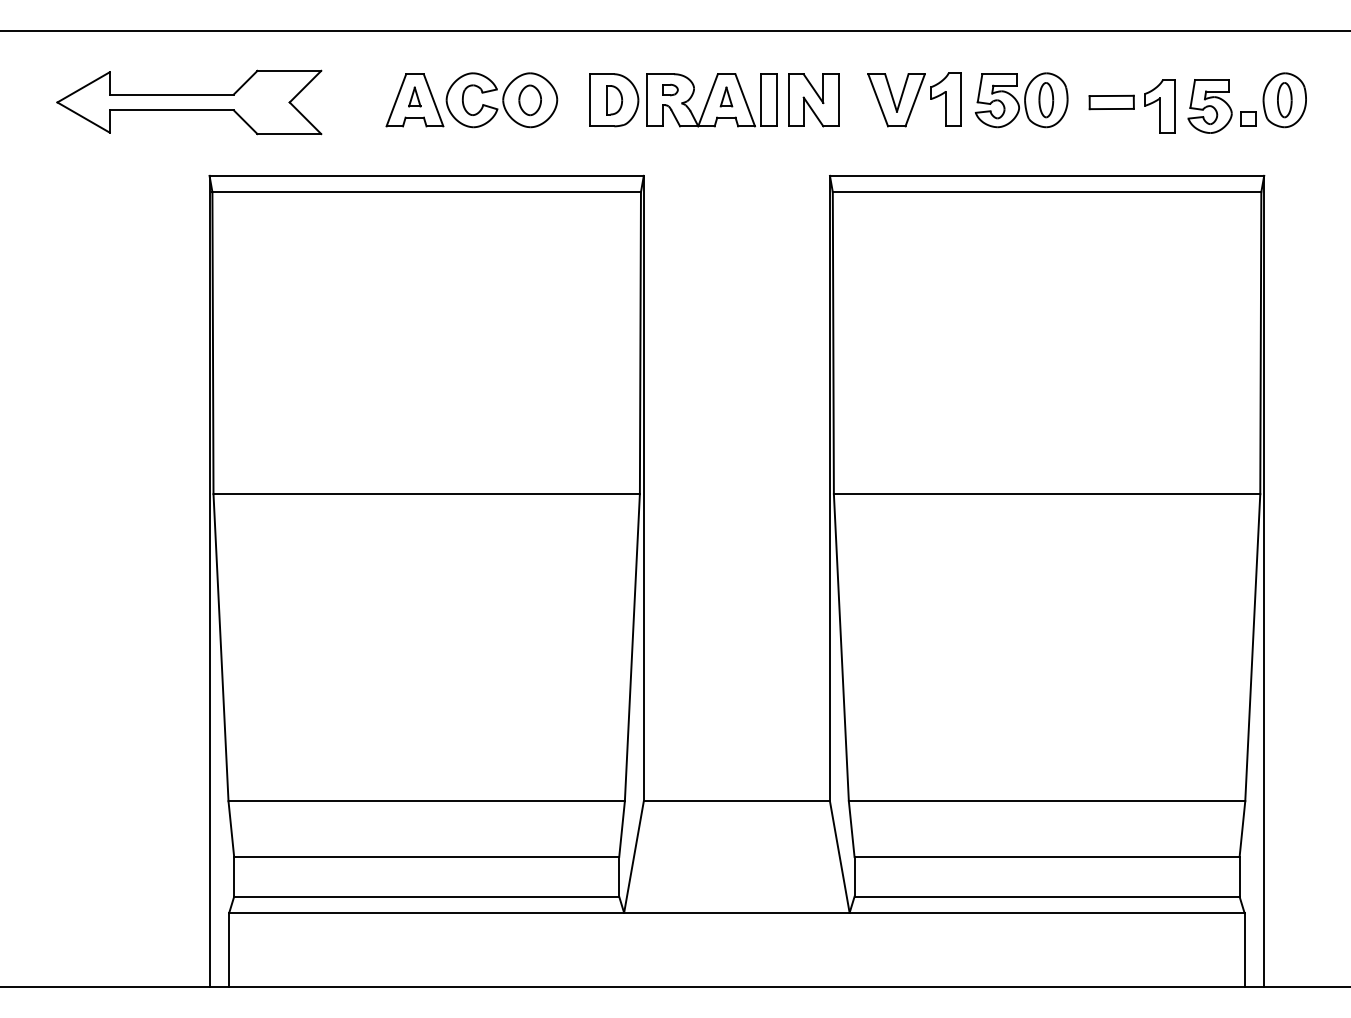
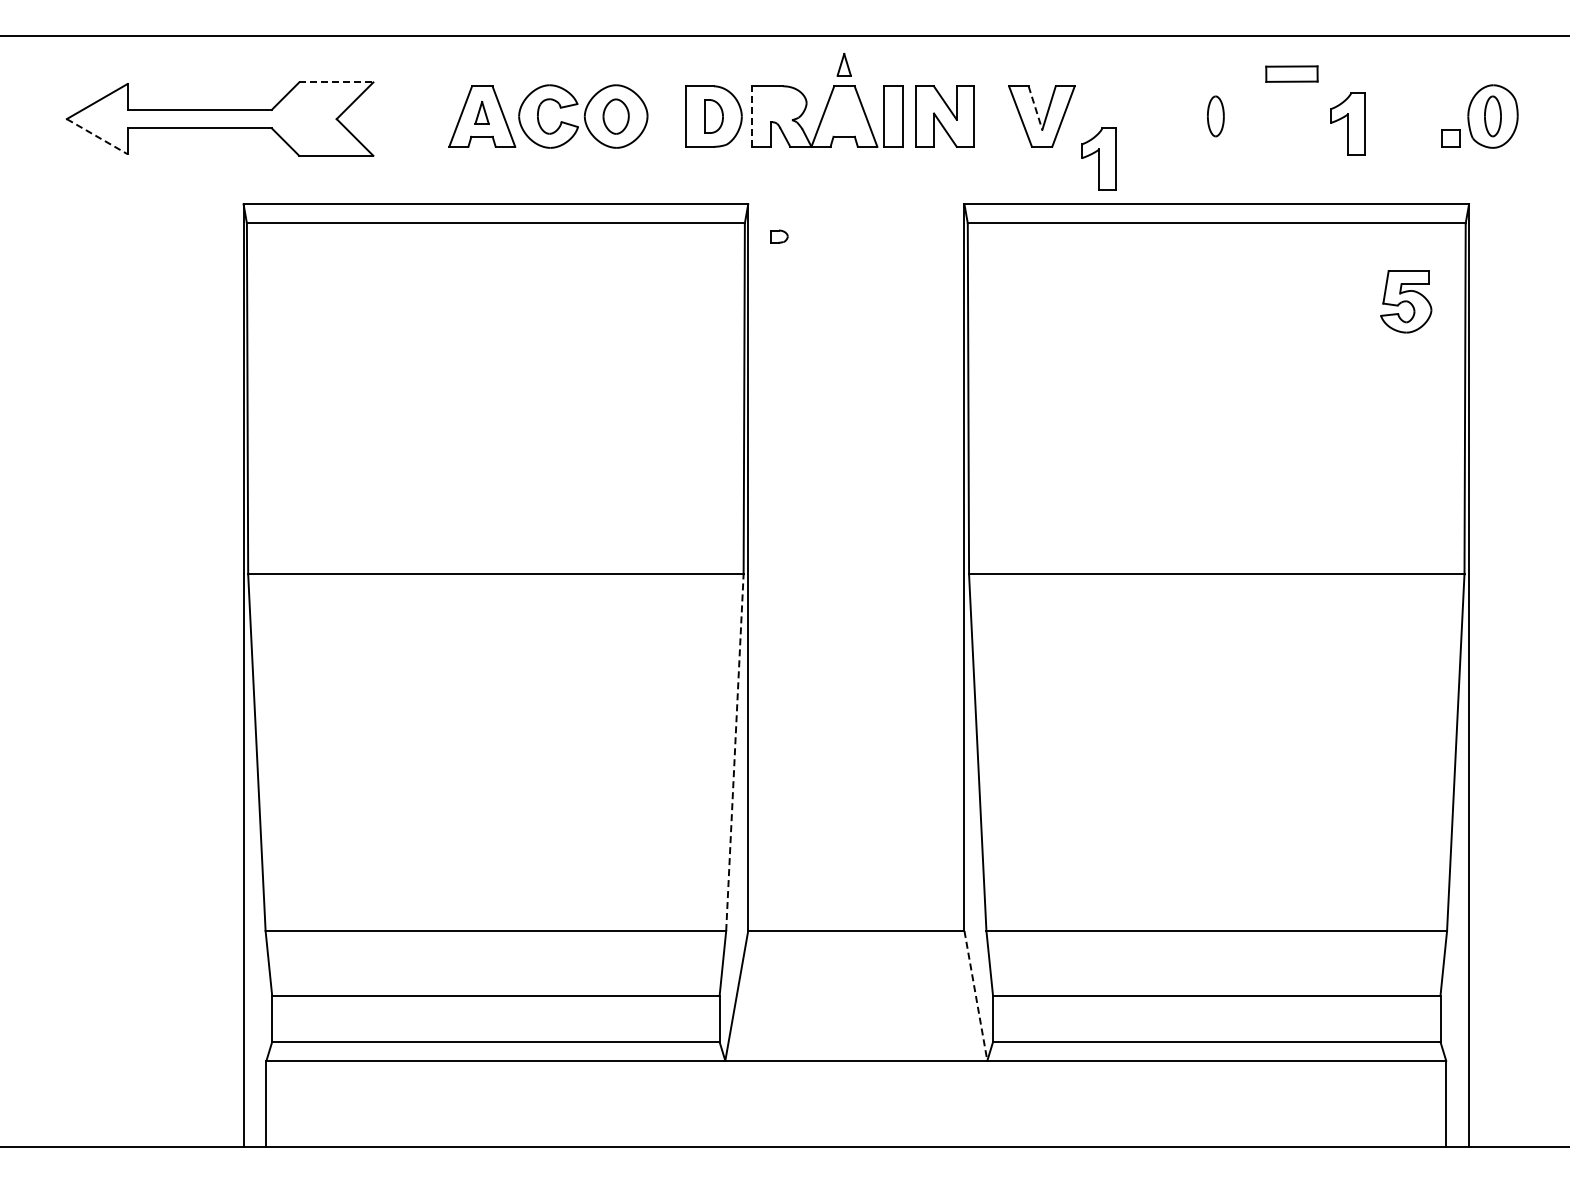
line: (289, 70) -> (336, 82), solid -> dashed
part: (670, 89) -> (779, 236), moved
line: (891, 93) -> (1035, 108), solid -> dashed
part: (725, 96) -> (843, 64), moved
part: (945, 99) -> (1098, 158), moved
line: (647, 100) -> (752, 116), solid -> dashed
part: (1021, 100) -> (1187, 116), removed
part: (1111, 101) -> (1291, 73), moved
part: (1210, 106) -> (1406, 301), moved
line: (83, 117) -> (97, 136), solid -> dashed
line: (632, 647) -> (734, 752), solid -> dashed
line: (839, 856) -> (975, 995), solid -> dashed

